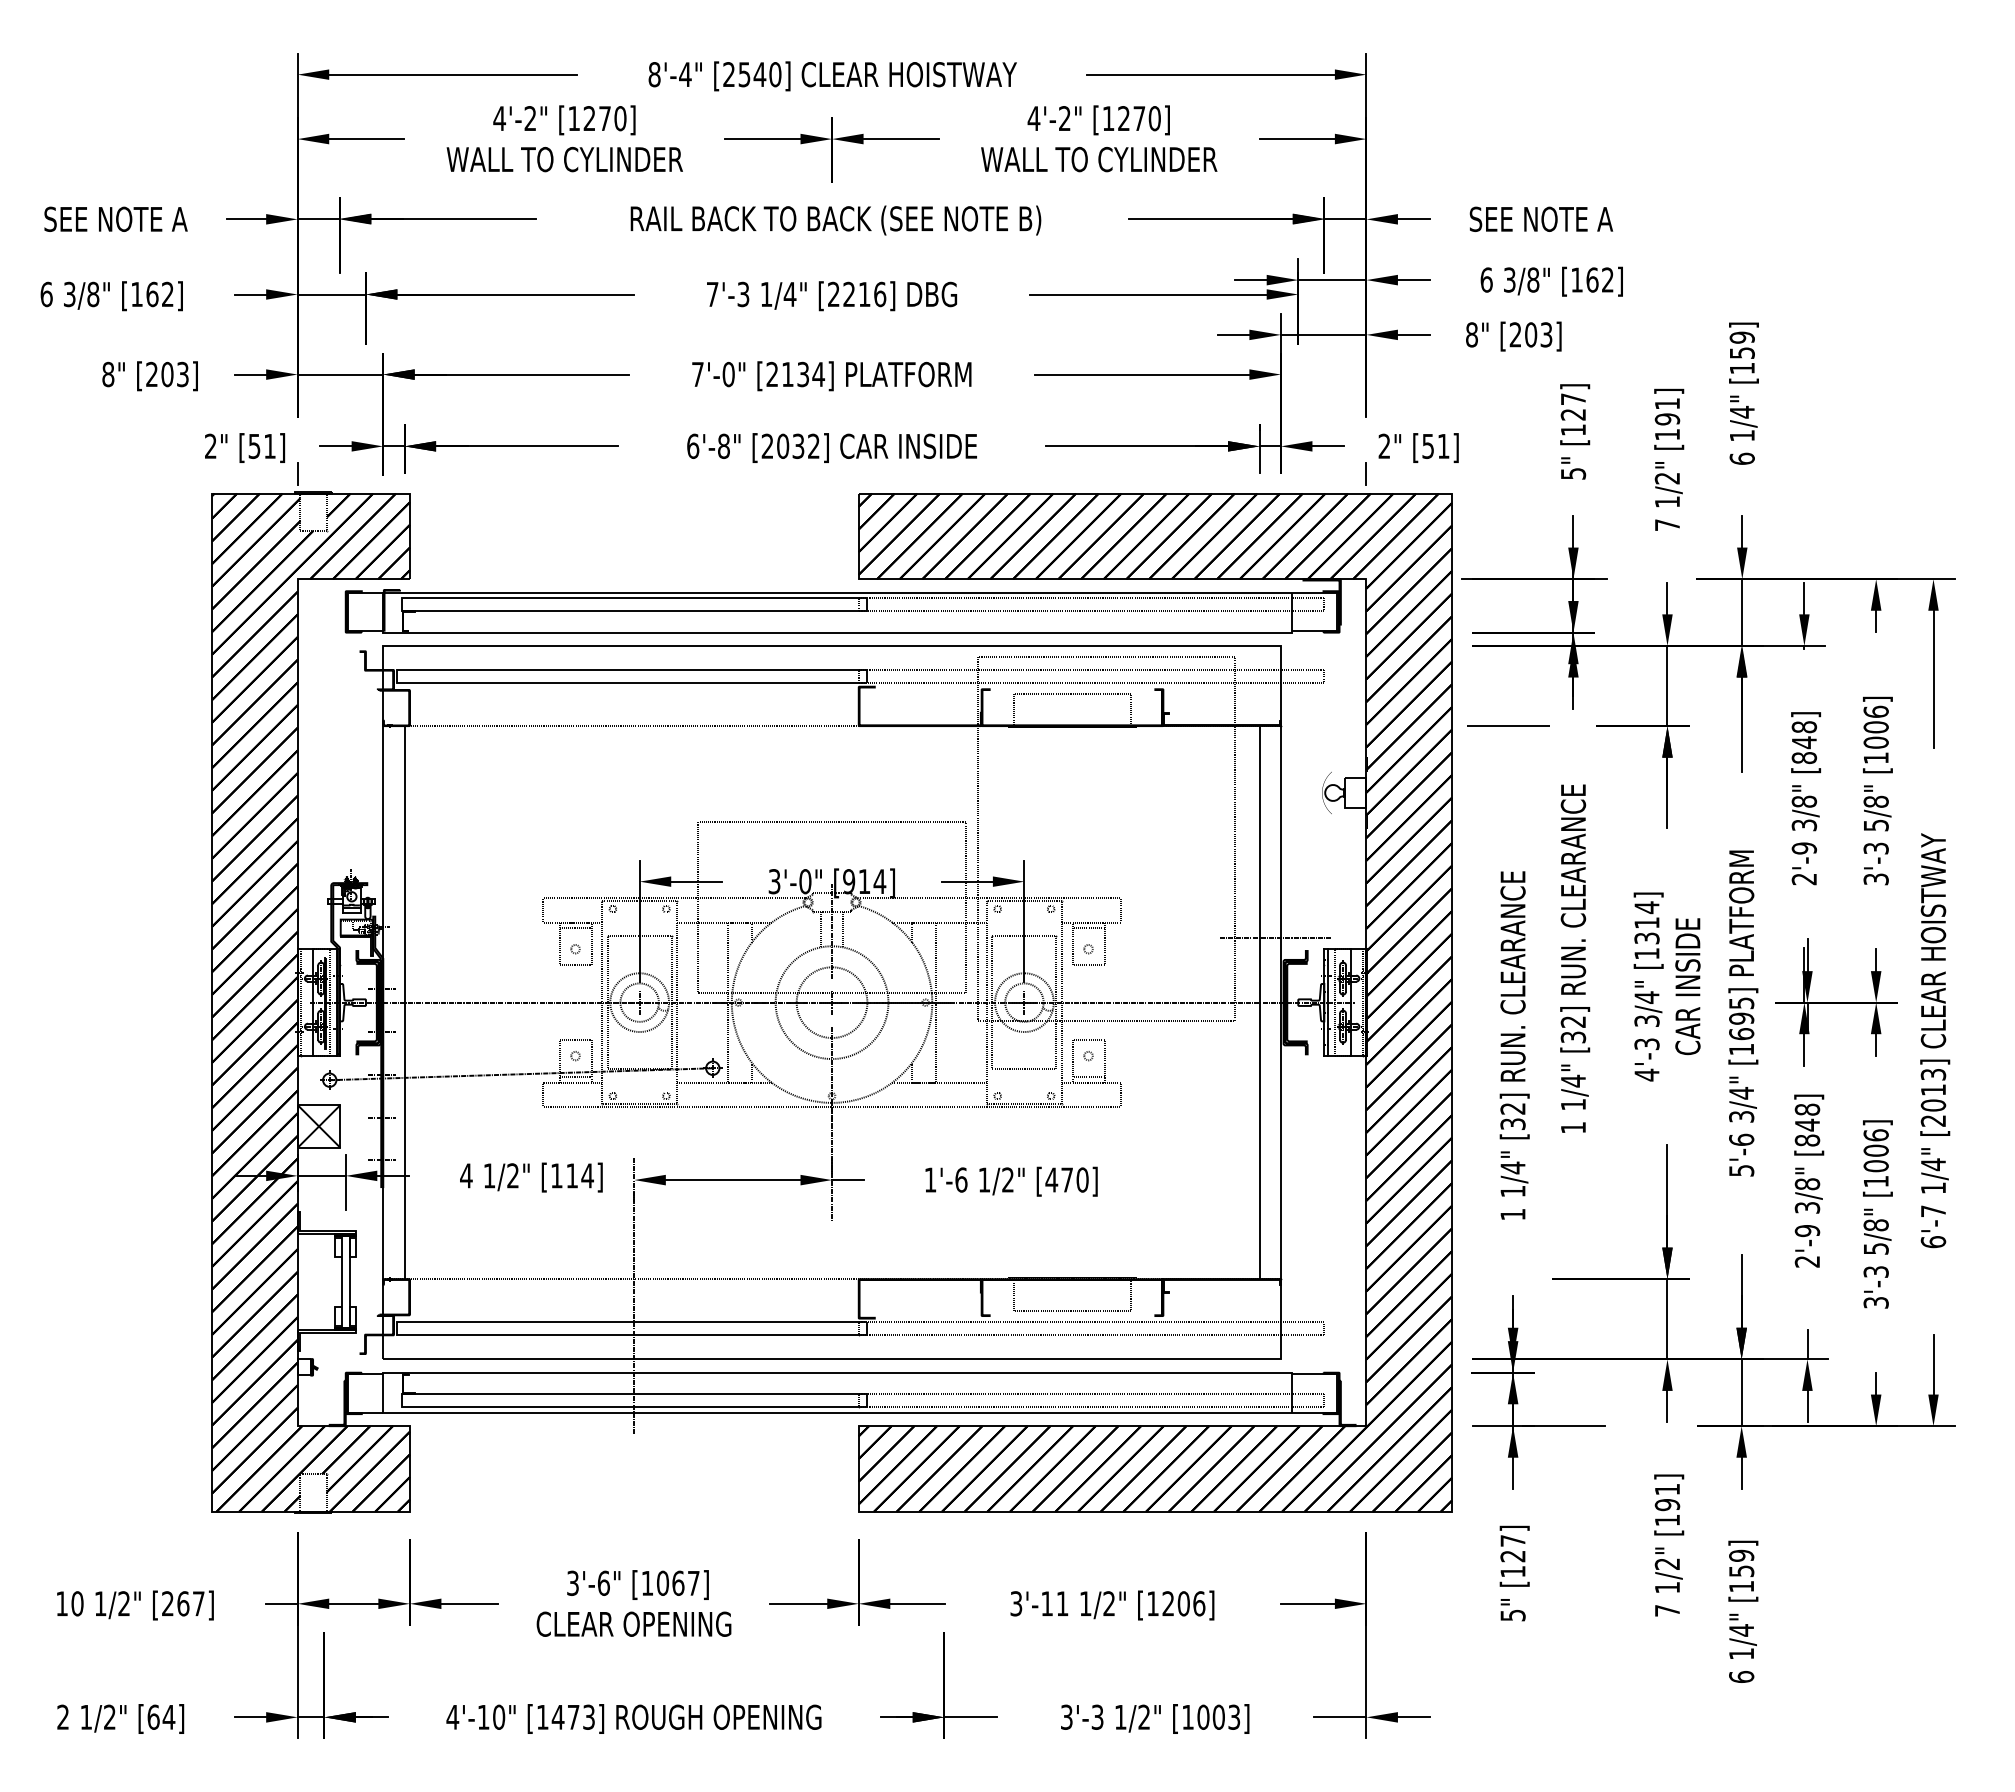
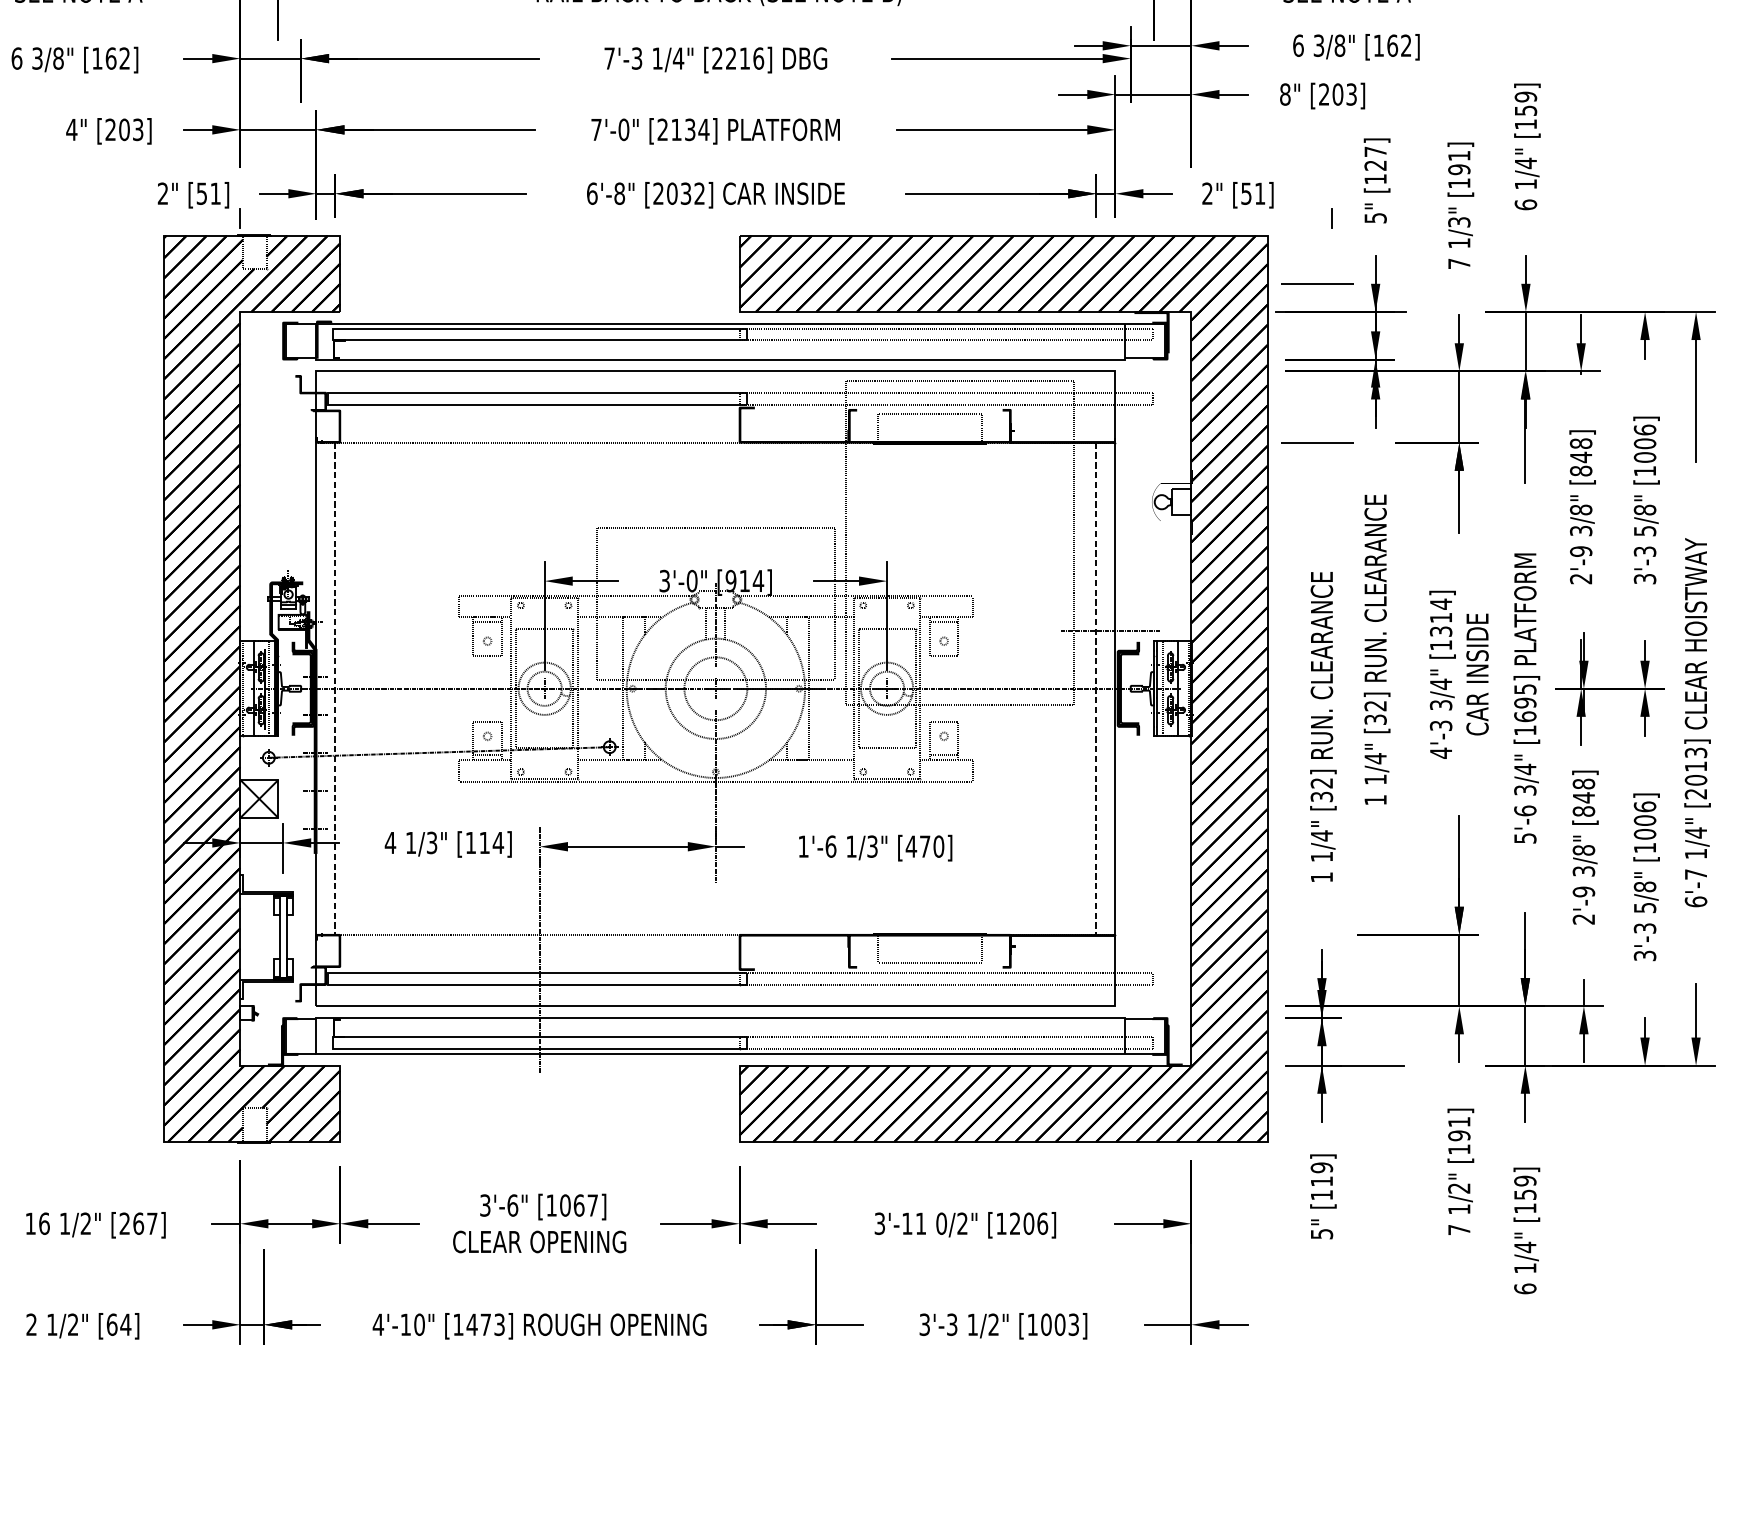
text: (107, 374) -> (71, 129), 8" -> 4"
line: (1365, 473) -> (1331, 217), moved
text: (1667, 478) -> (1459, 222), 1/2" -> 1/3"
line: (1508, 547) -> (1317, 283), added
line: (404, 1002) -> (335, 688), solid -> dashed
line: (1259, 1002) -> (1096, 688), solid -> dashed
text: (512, 1175) -> (431, 842), 1/2" -> 1/3"
text: (1007, 1179) -> (872, 846), 1/2" -> 1/3"
text: (1512, 1548) -> (1321, 1174), [127] -> [119]
text: (77, 1603) -> (44, 1223), 10 -> 16
text: (1085, 1603) -> (941, 1223), 1/2" -> 0/2"

